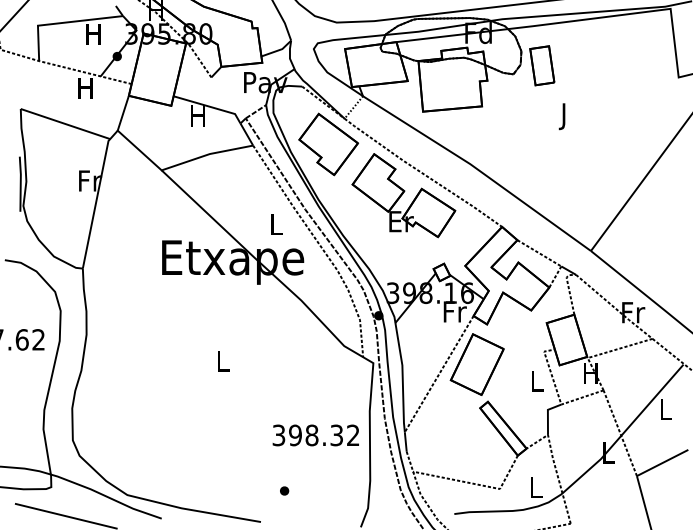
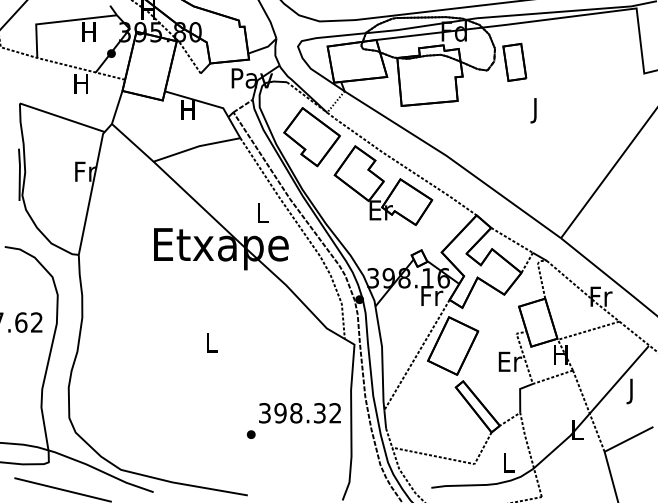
text: (537, 380) -> (510, 361), L -> Er
text: (665, 412) -> (631, 391), L -> J
part: (284, 490) -> (251, 434), moved

